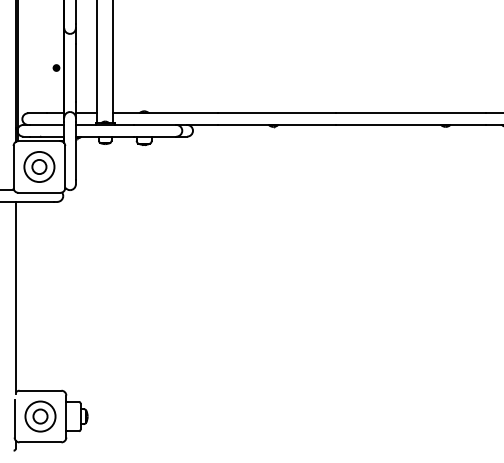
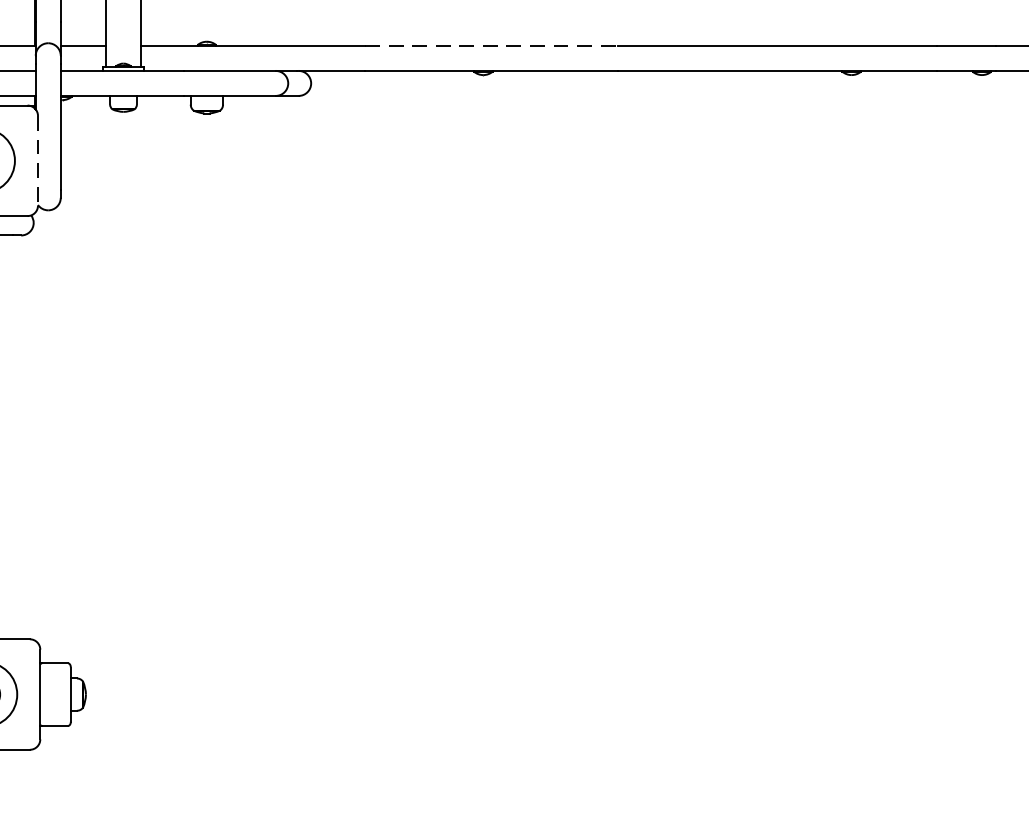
line: (277, 113) -> (491, 46), solid -> dashed
line: (65, 167) -> (38, 161), solid -> dashed

